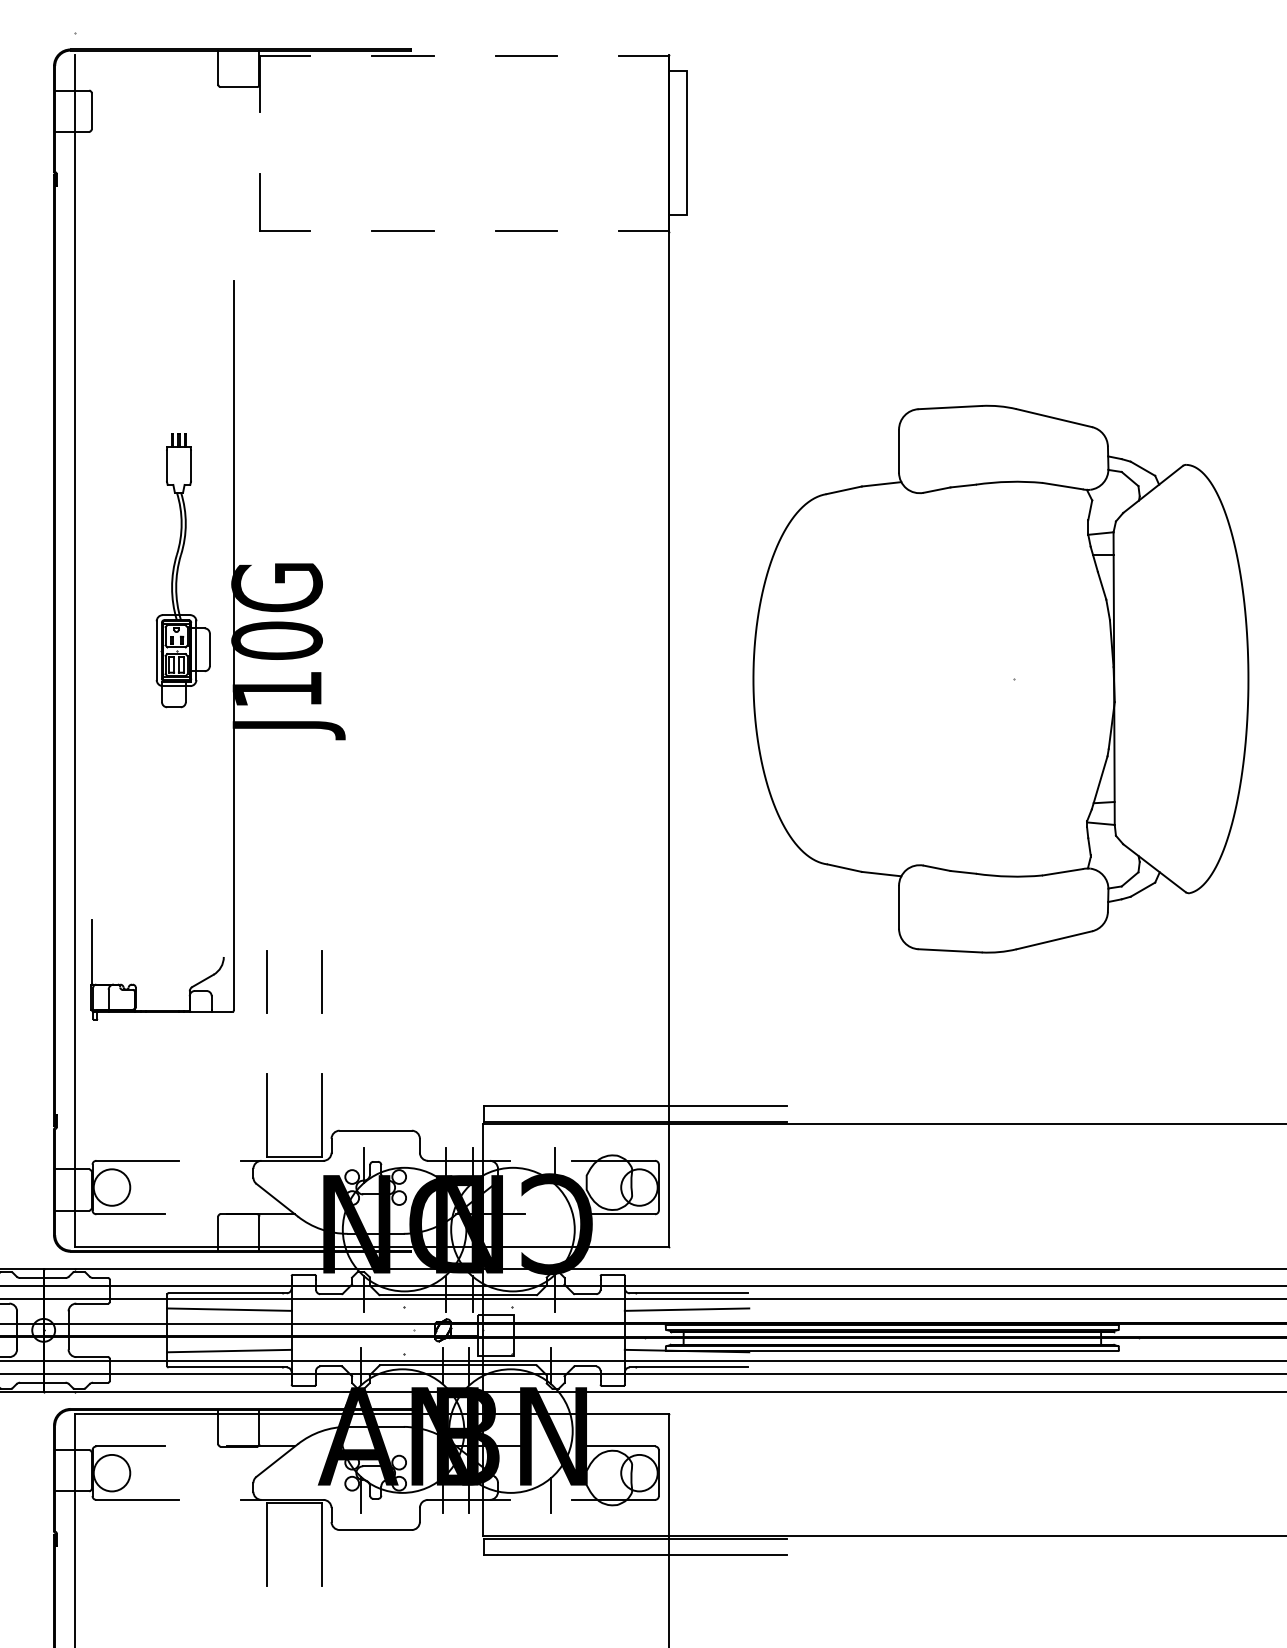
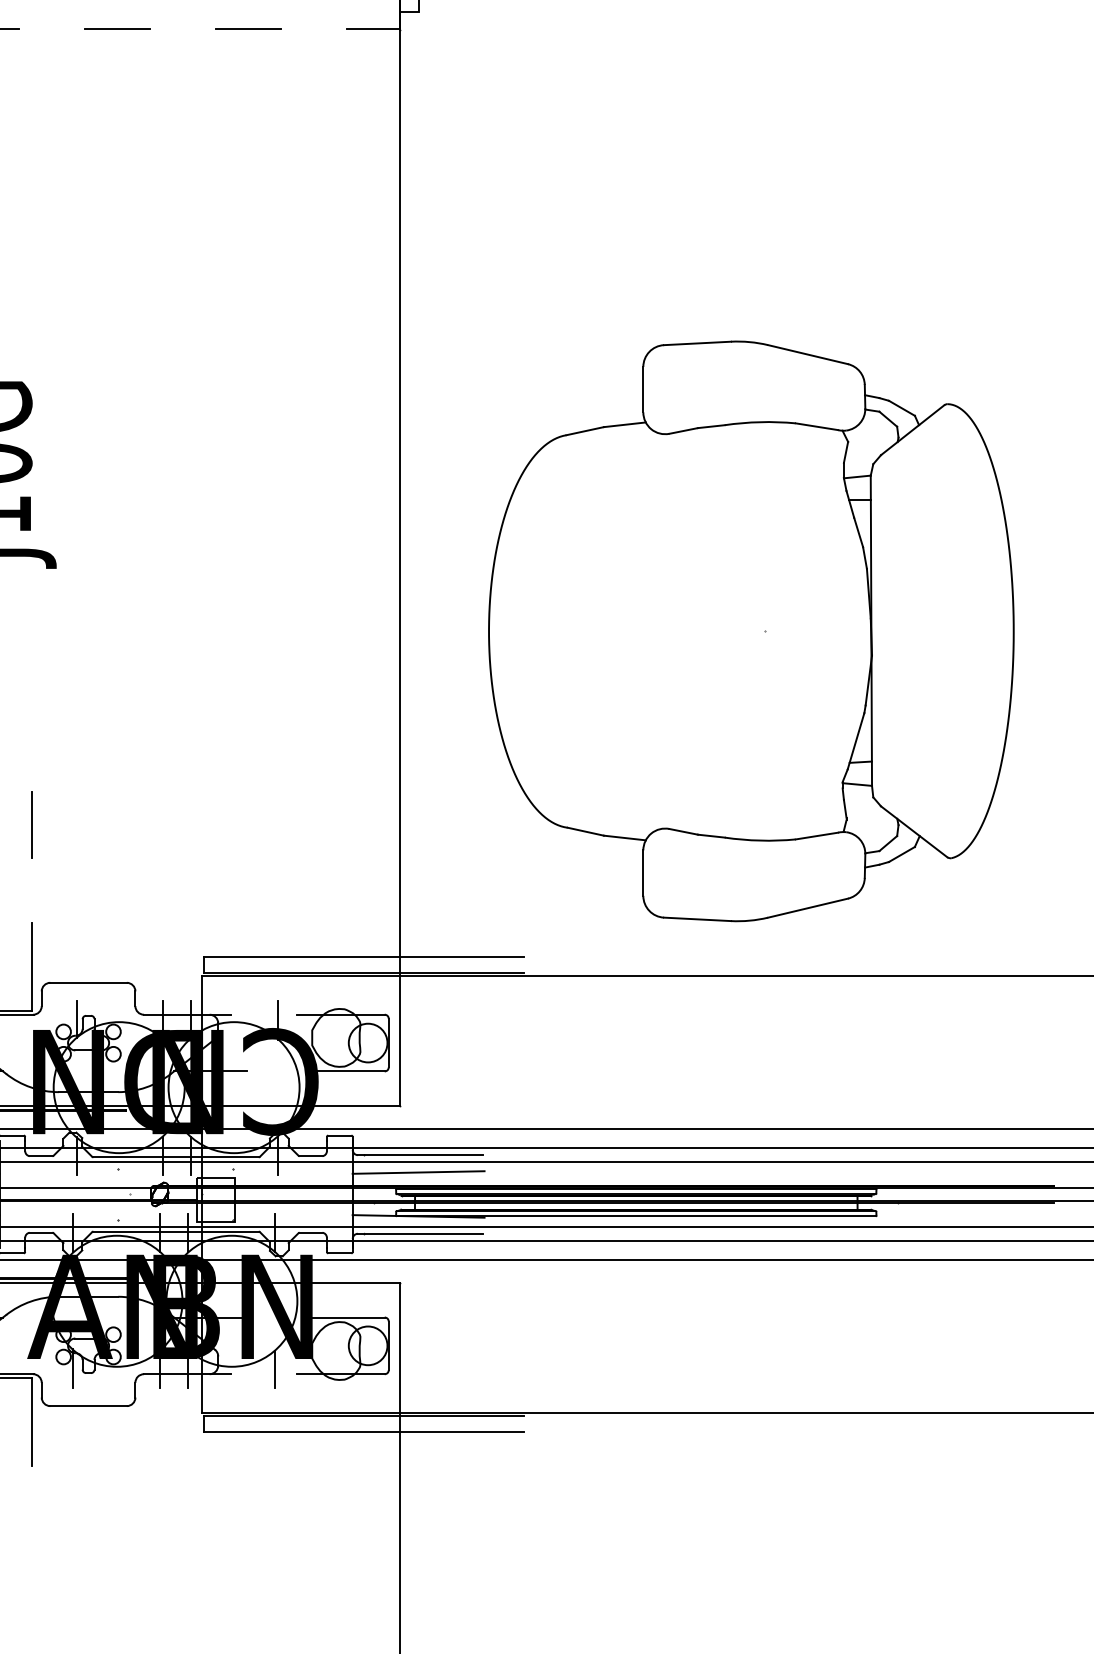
part: (1000, 678) -> (750, 630), moved

